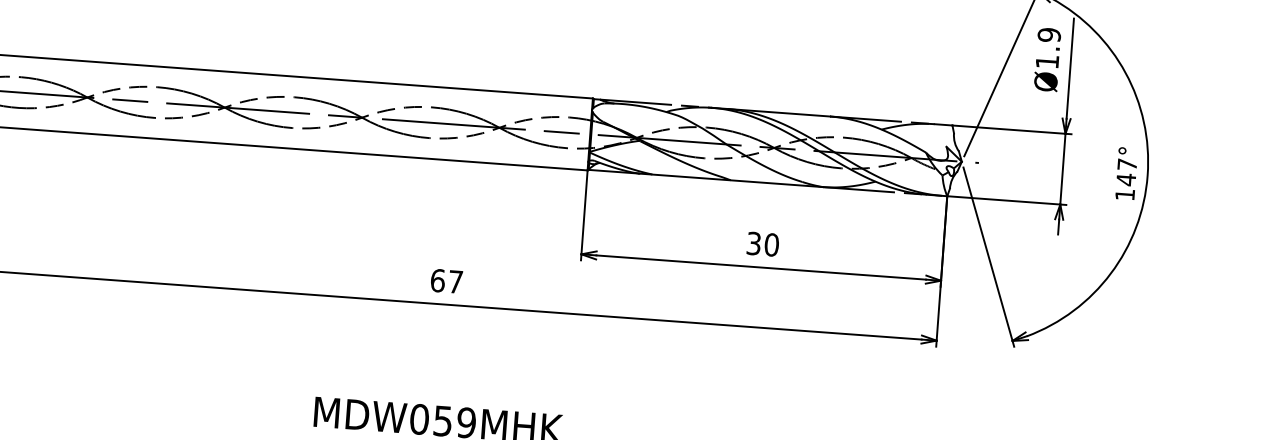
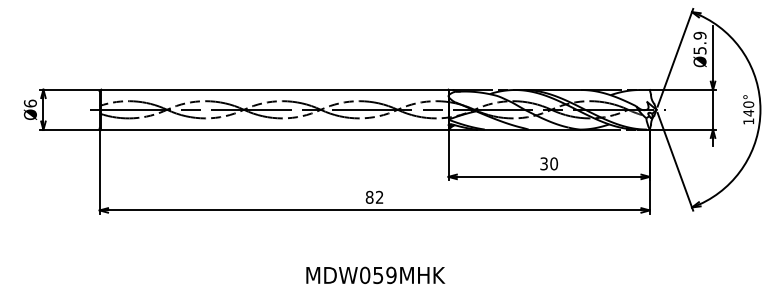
text: (1046, 61) -> (699, 50), Ø1.9 -> Ø5.9
text: (1126, 164) -> (748, 104), 147° -> 140°
text: (446, 279) -> (374, 196), 67 -> 82

